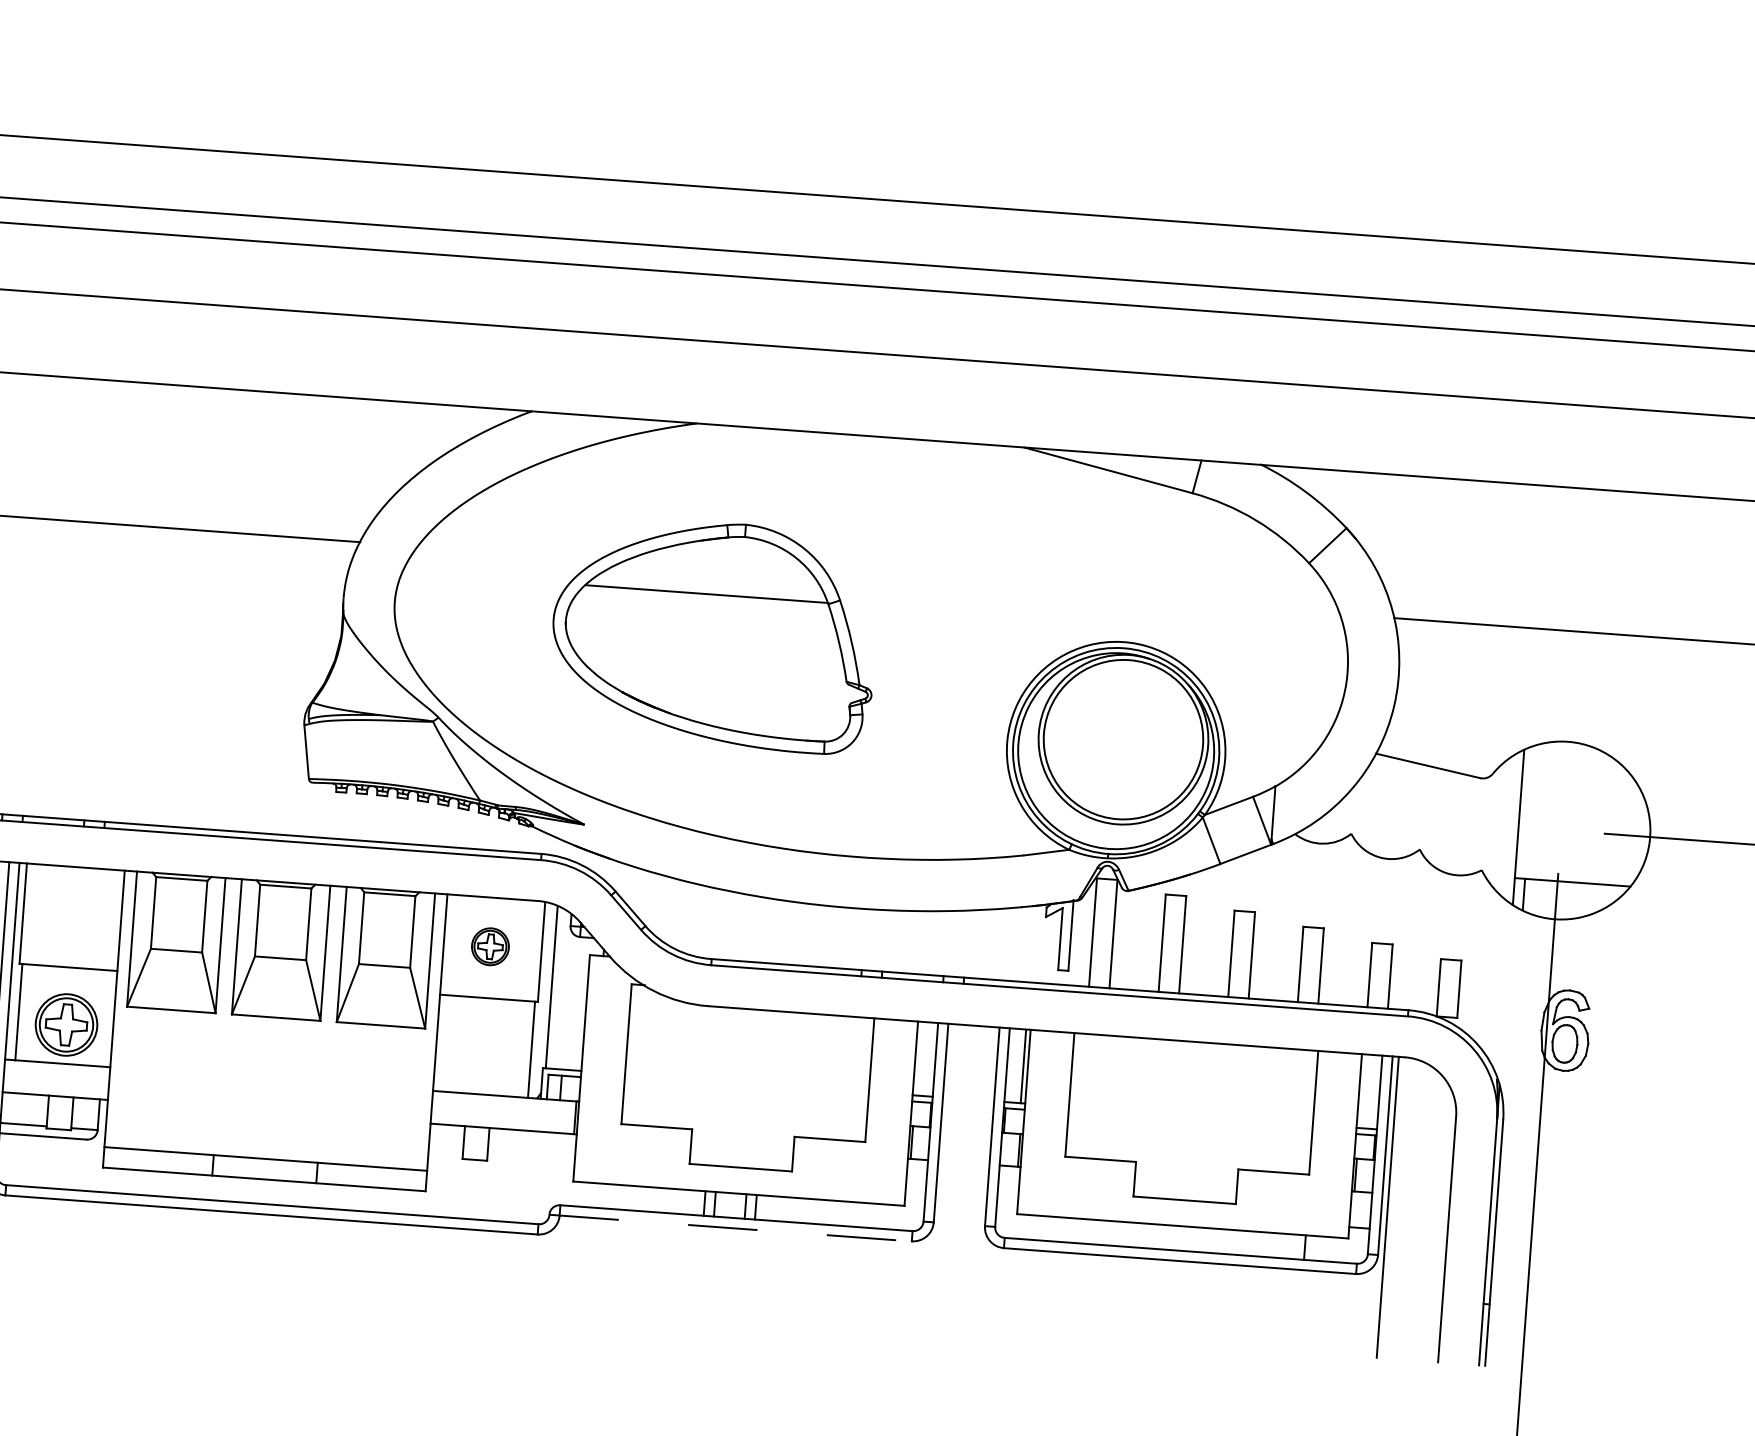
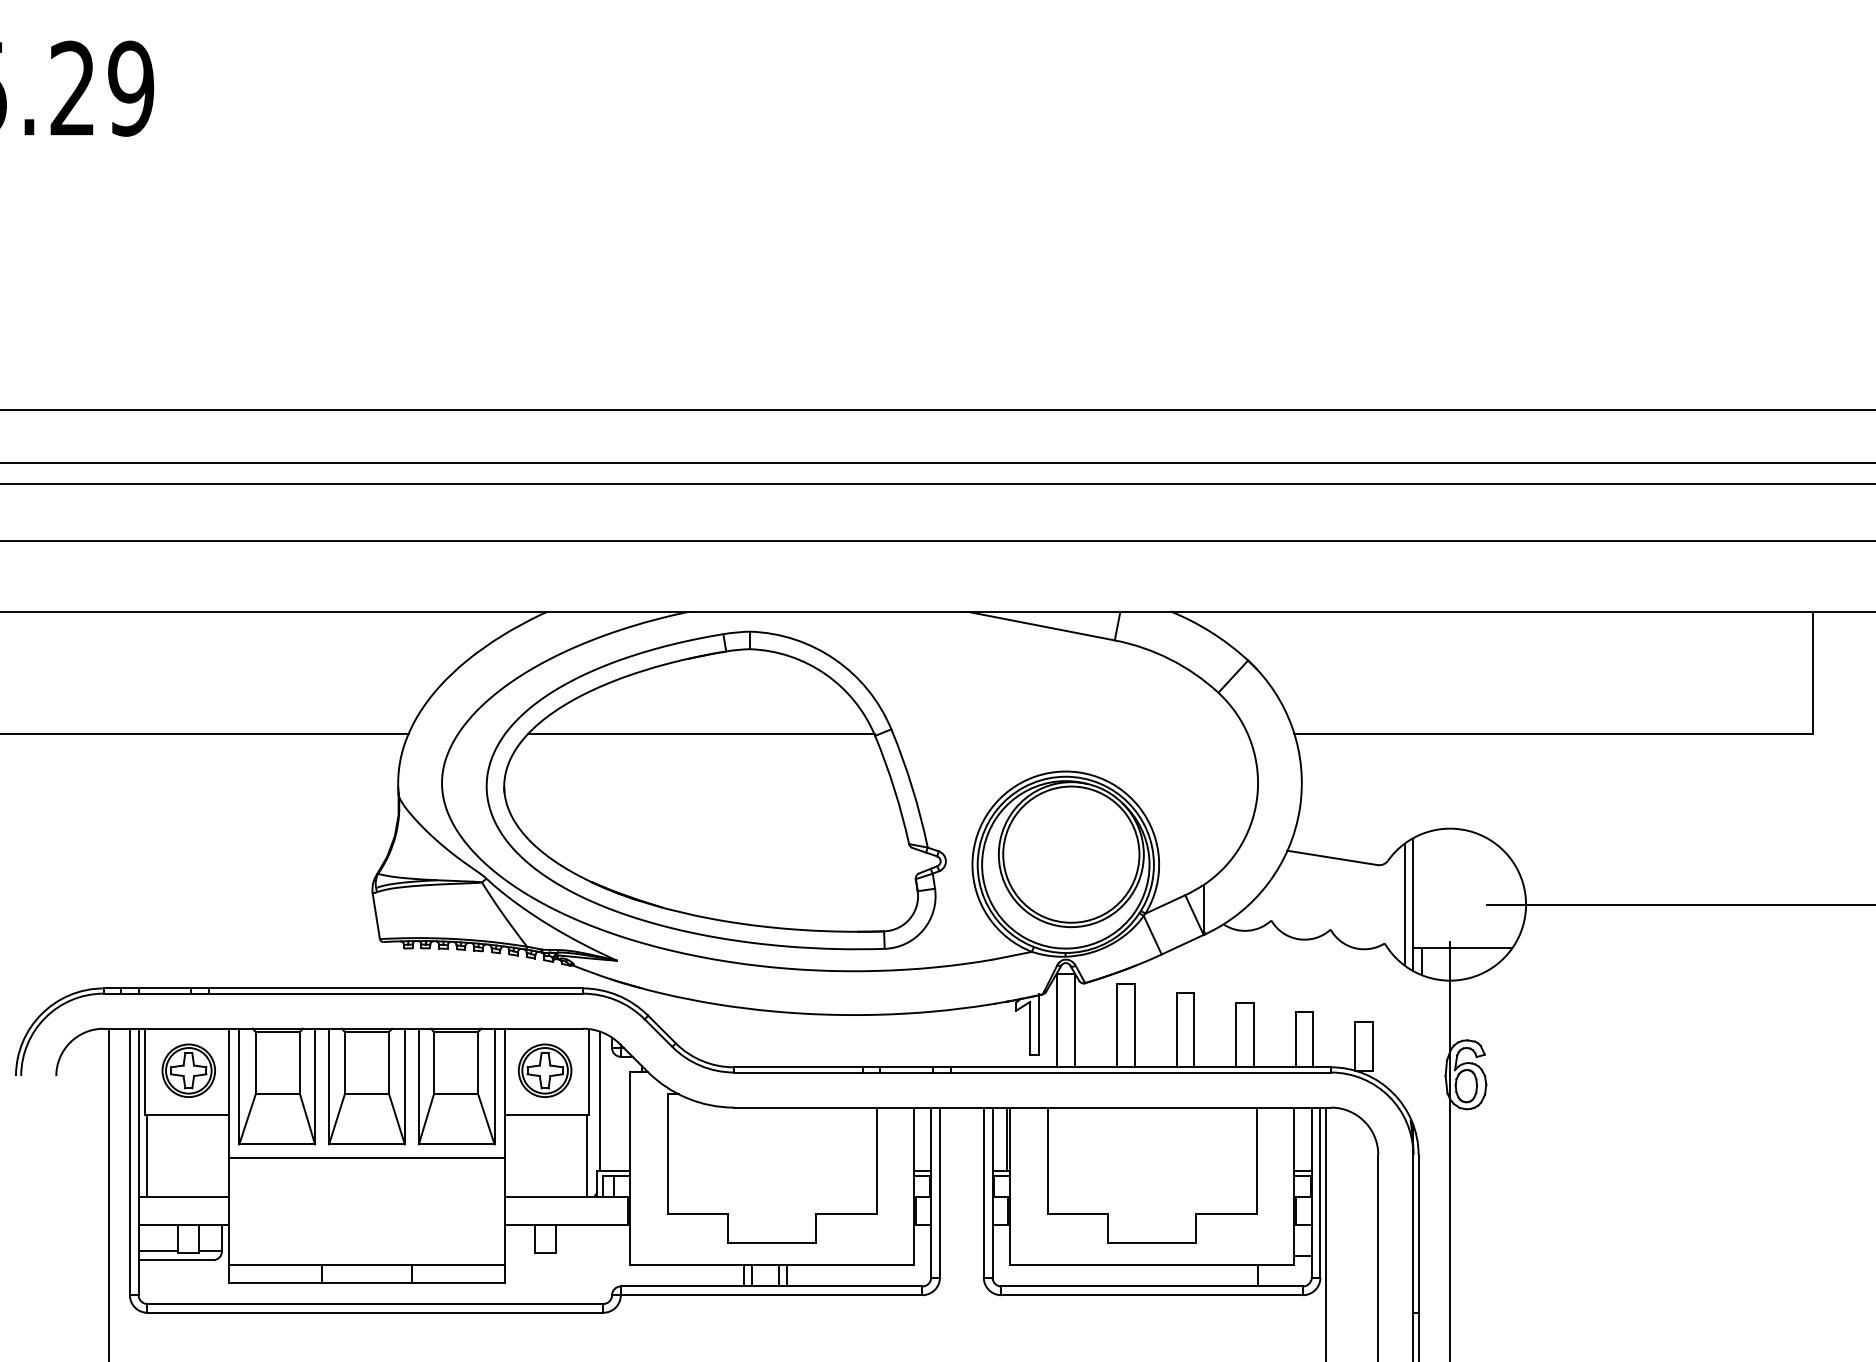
part: (713, 634) -> (715, 790), size x1.67
line: (1508, 825) -> (1404, 903), added
part: (489, 946) -> (544, 1070), size x1.67
part: (66, 1024) -> (188, 1070), moved
line: (274, 1034) -> (366, 1158), added
line: (730, 1228) -> (767, 1295), dashed -> solid

